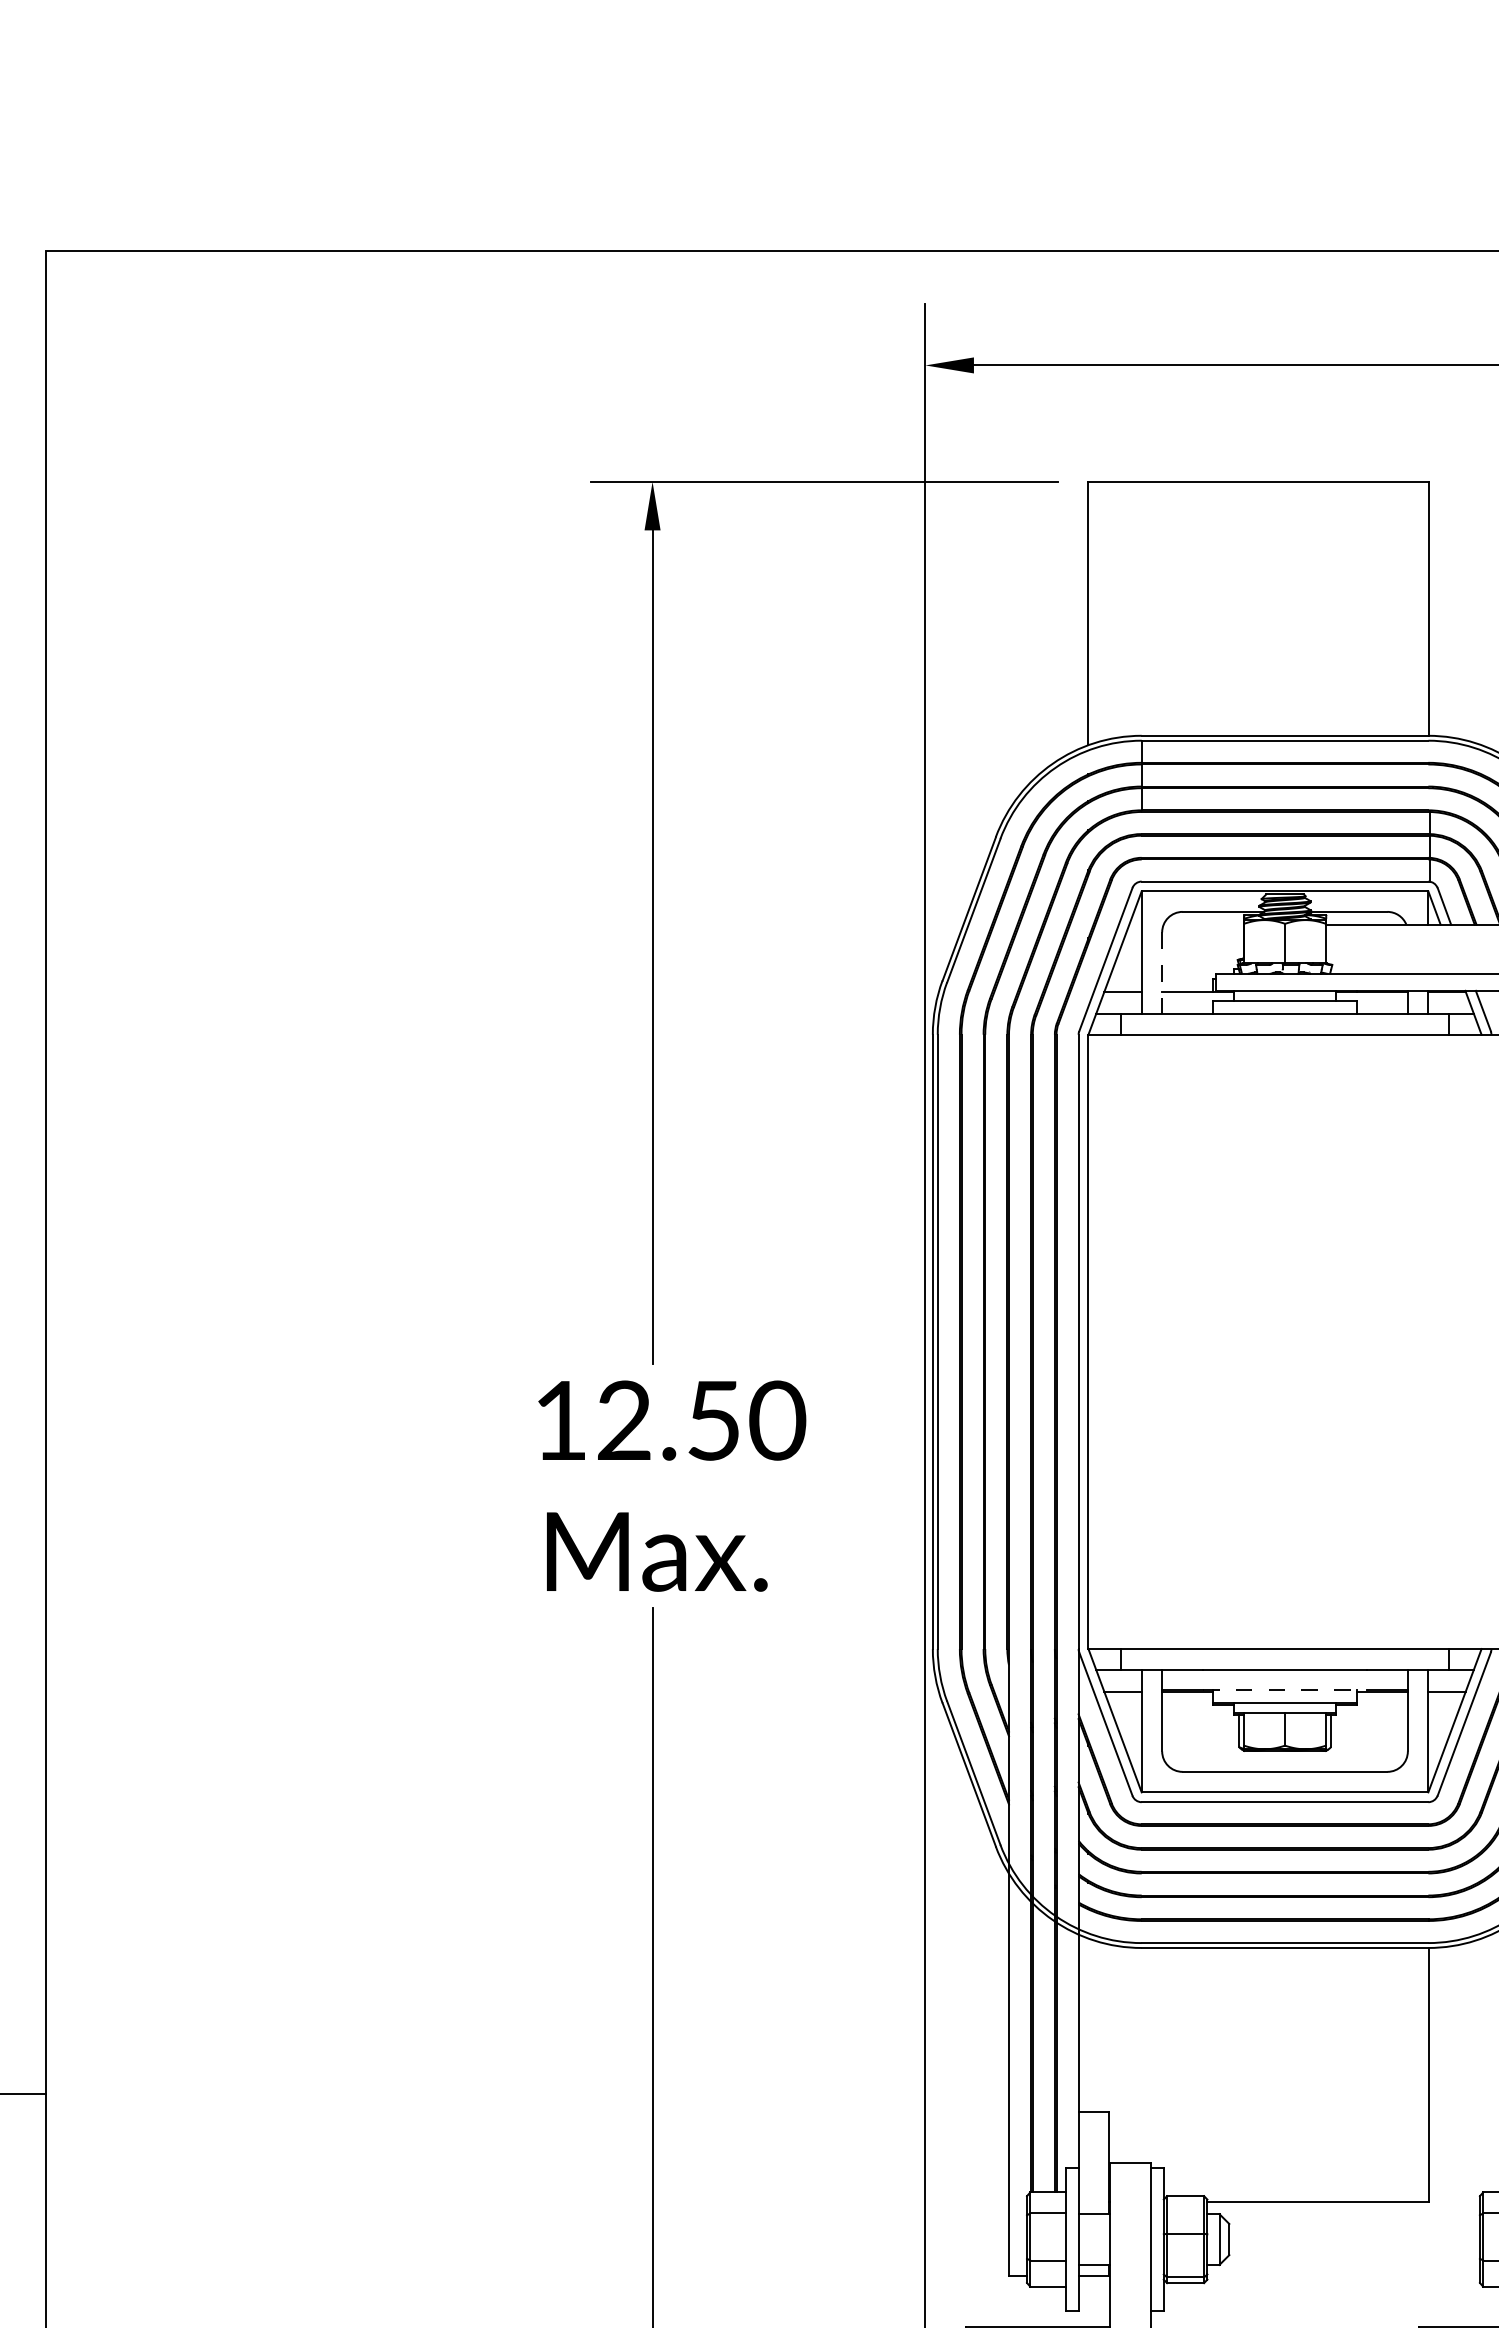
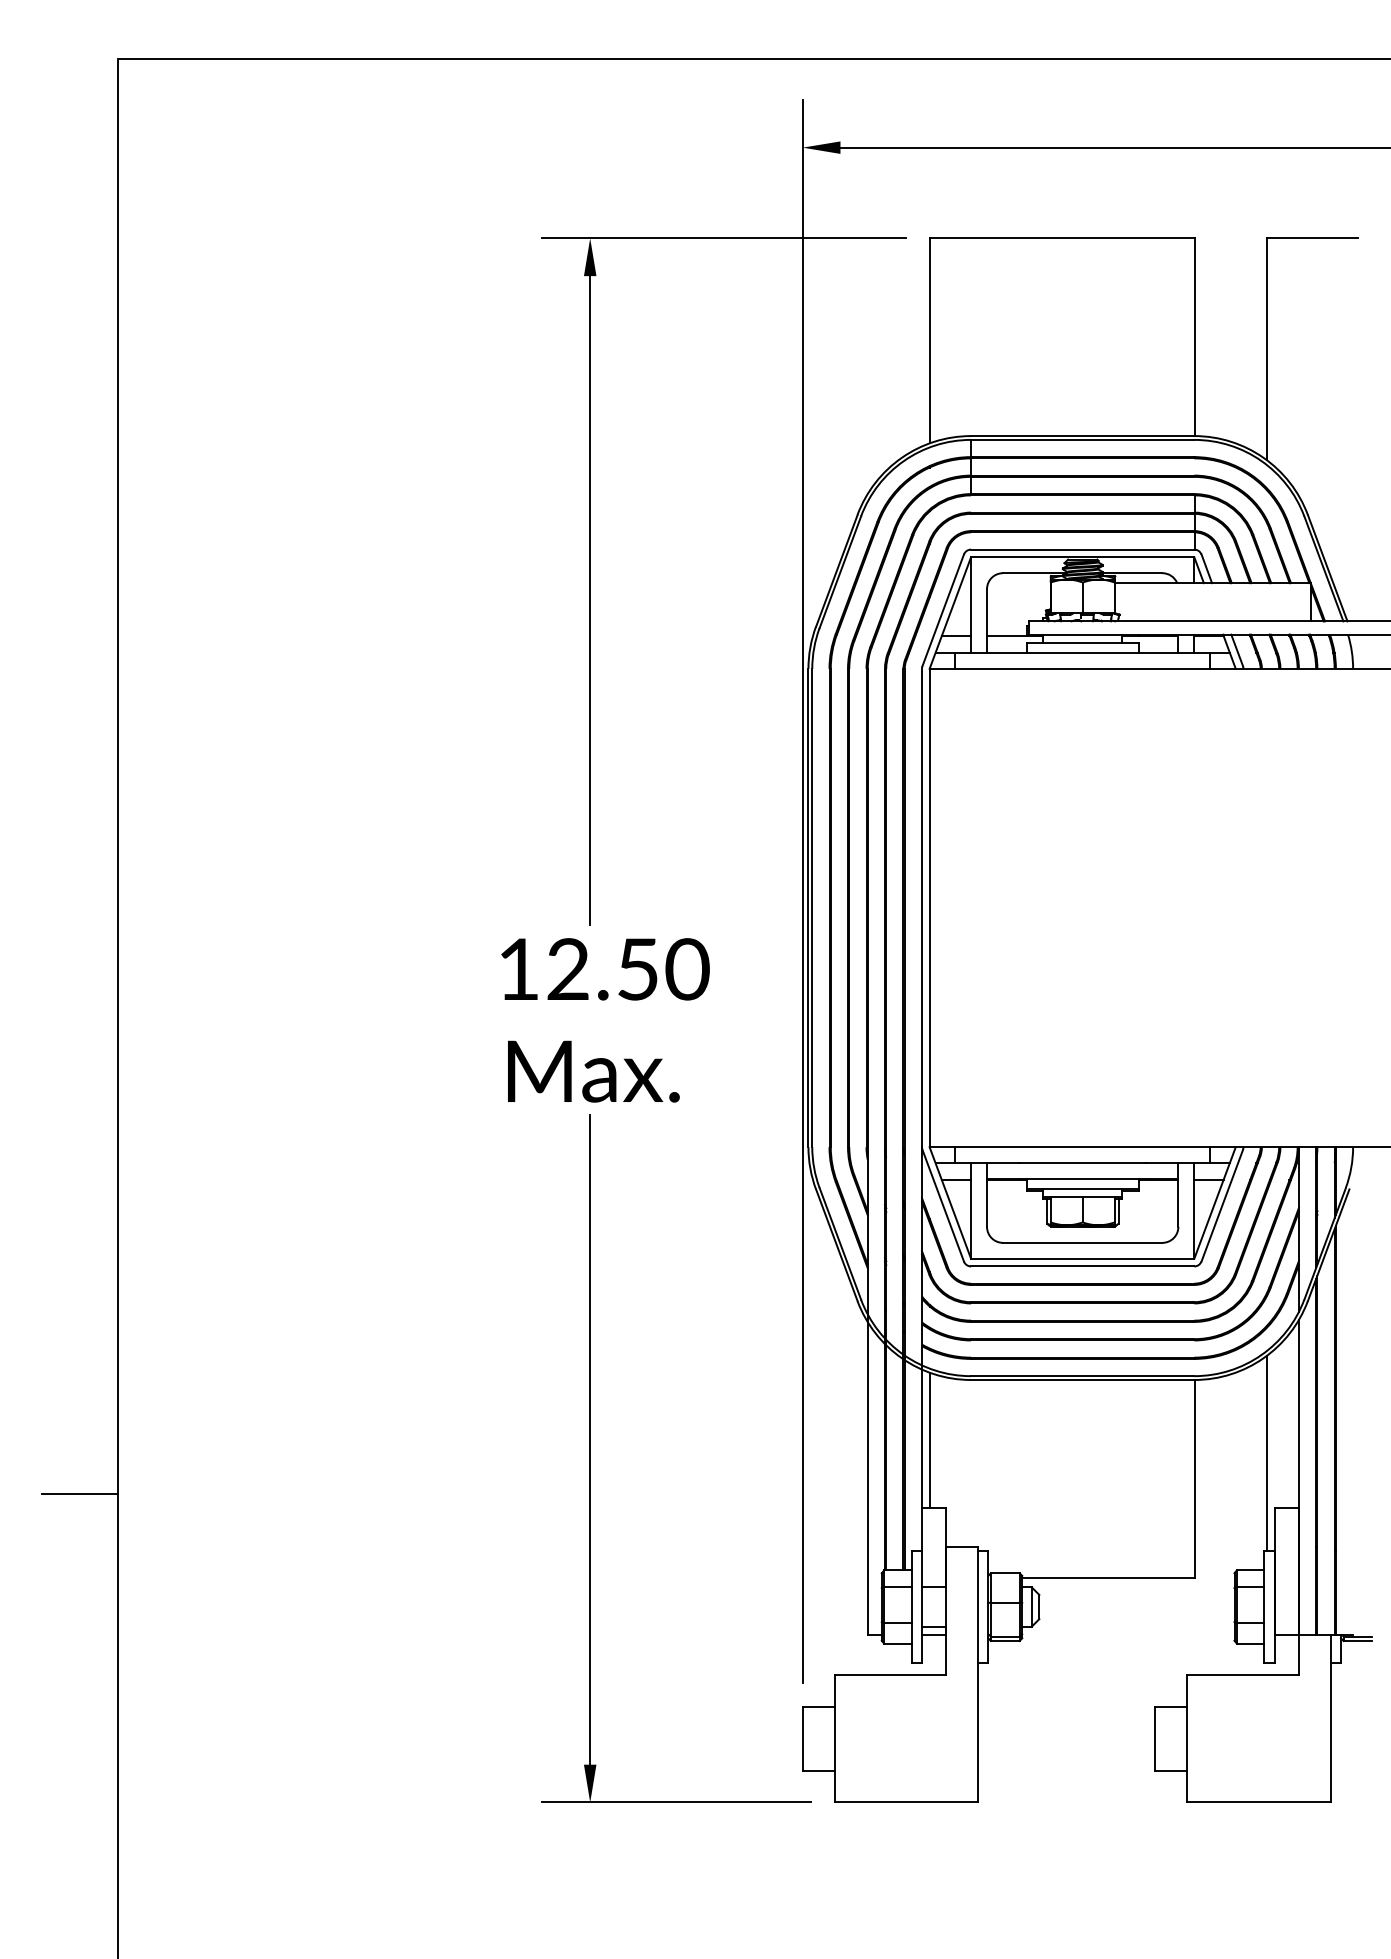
line: (1162, 973) -> (987, 621), dashed -> solid
line: (1284, 1690) -> (1082, 1179), dashed -> solid
line: (1088, 2024) -> (929, 1439), added

